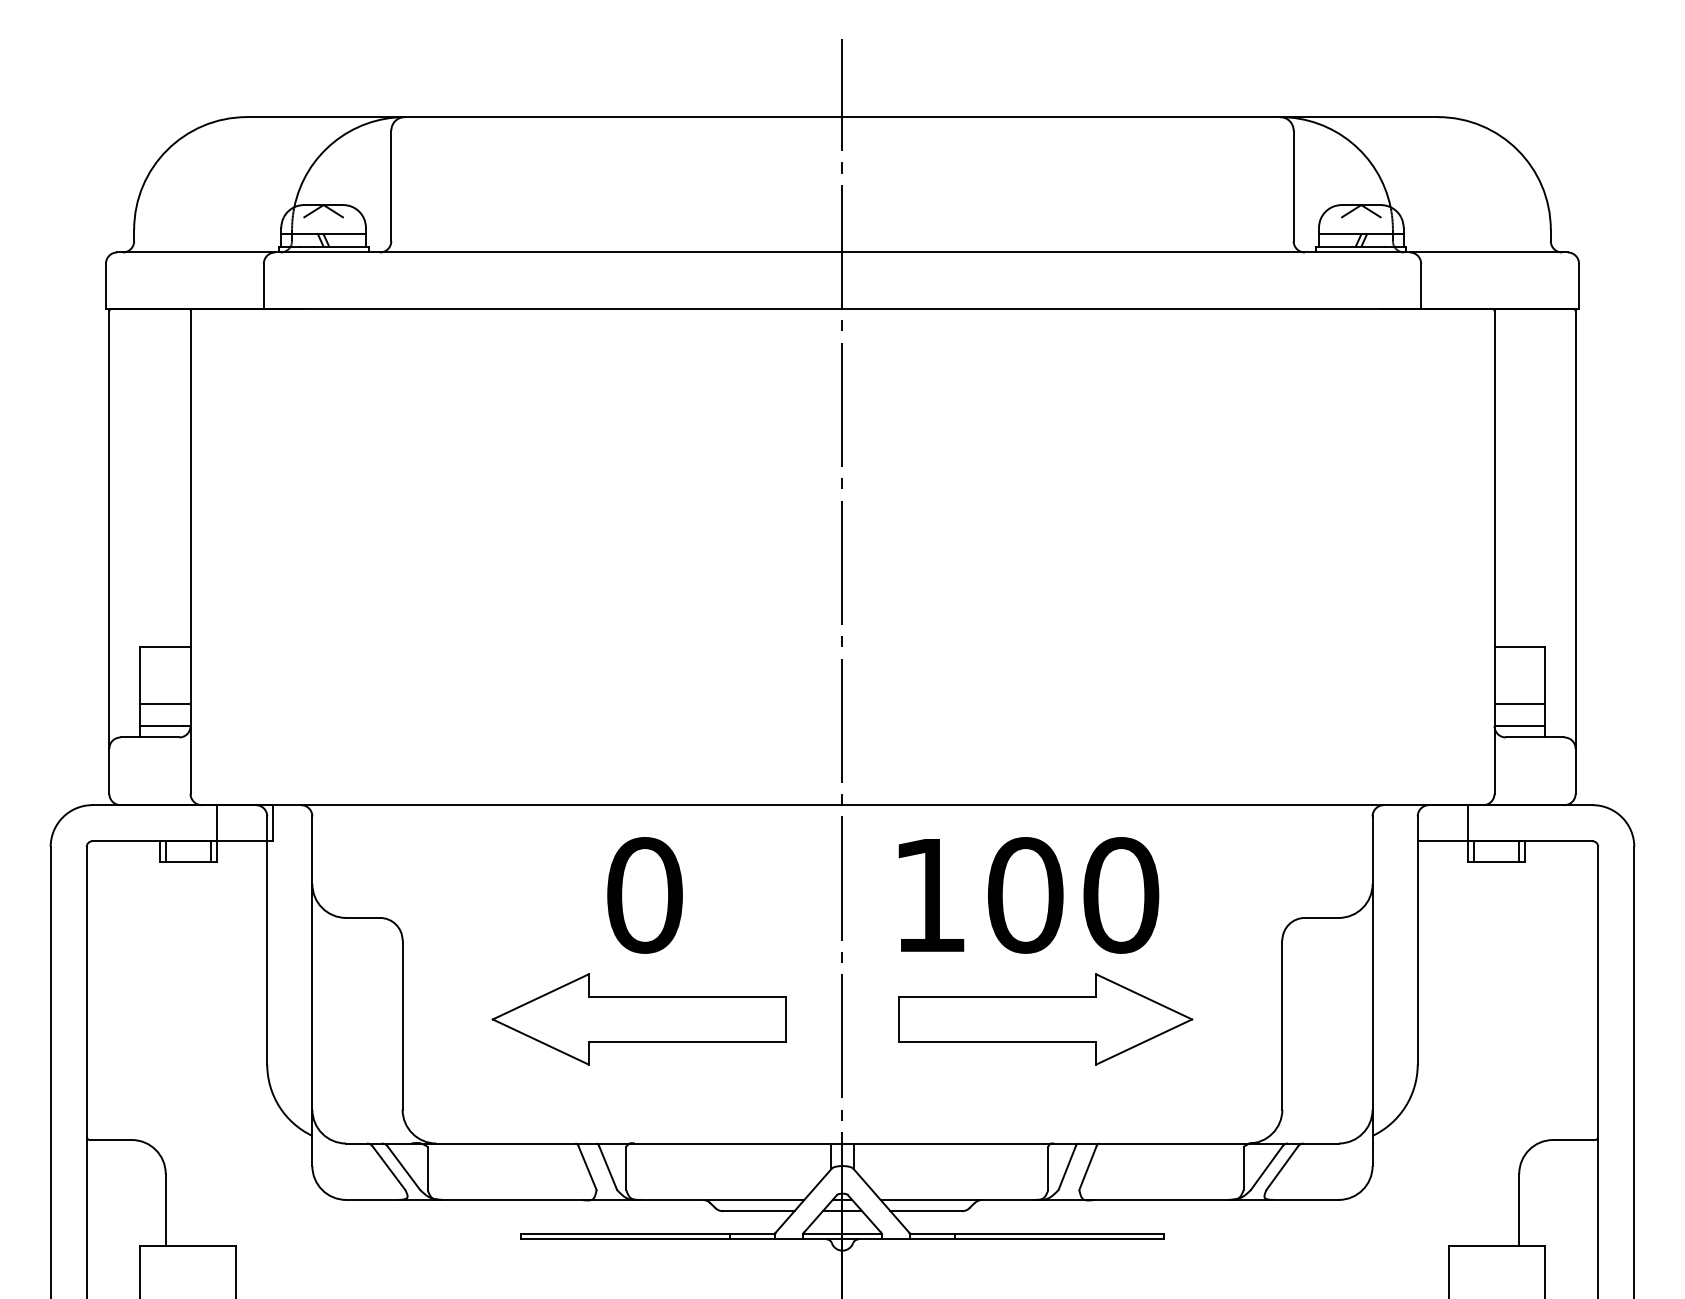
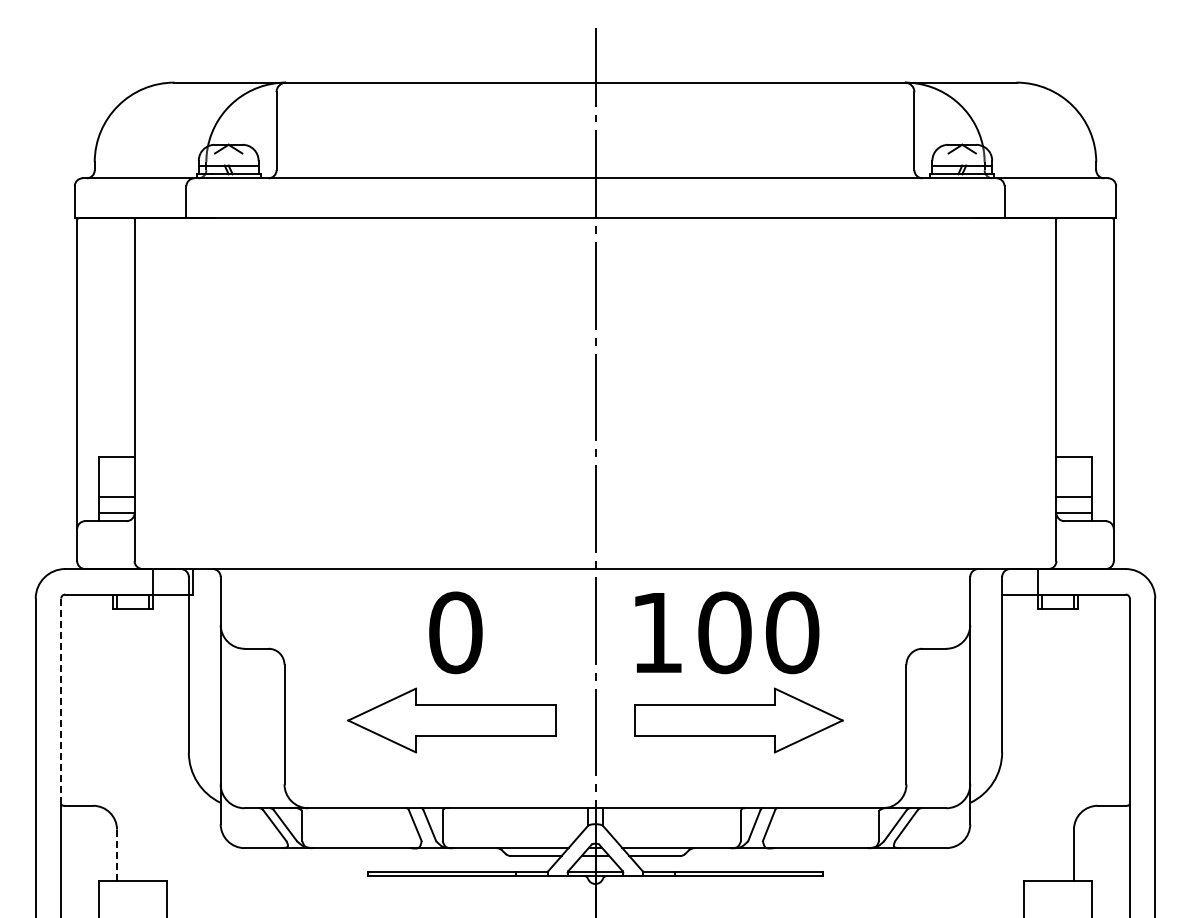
line: (87, 992) -> (61, 701), solid -> dashed
line: (166, 1210) -> (117, 855), solid -> dashed

